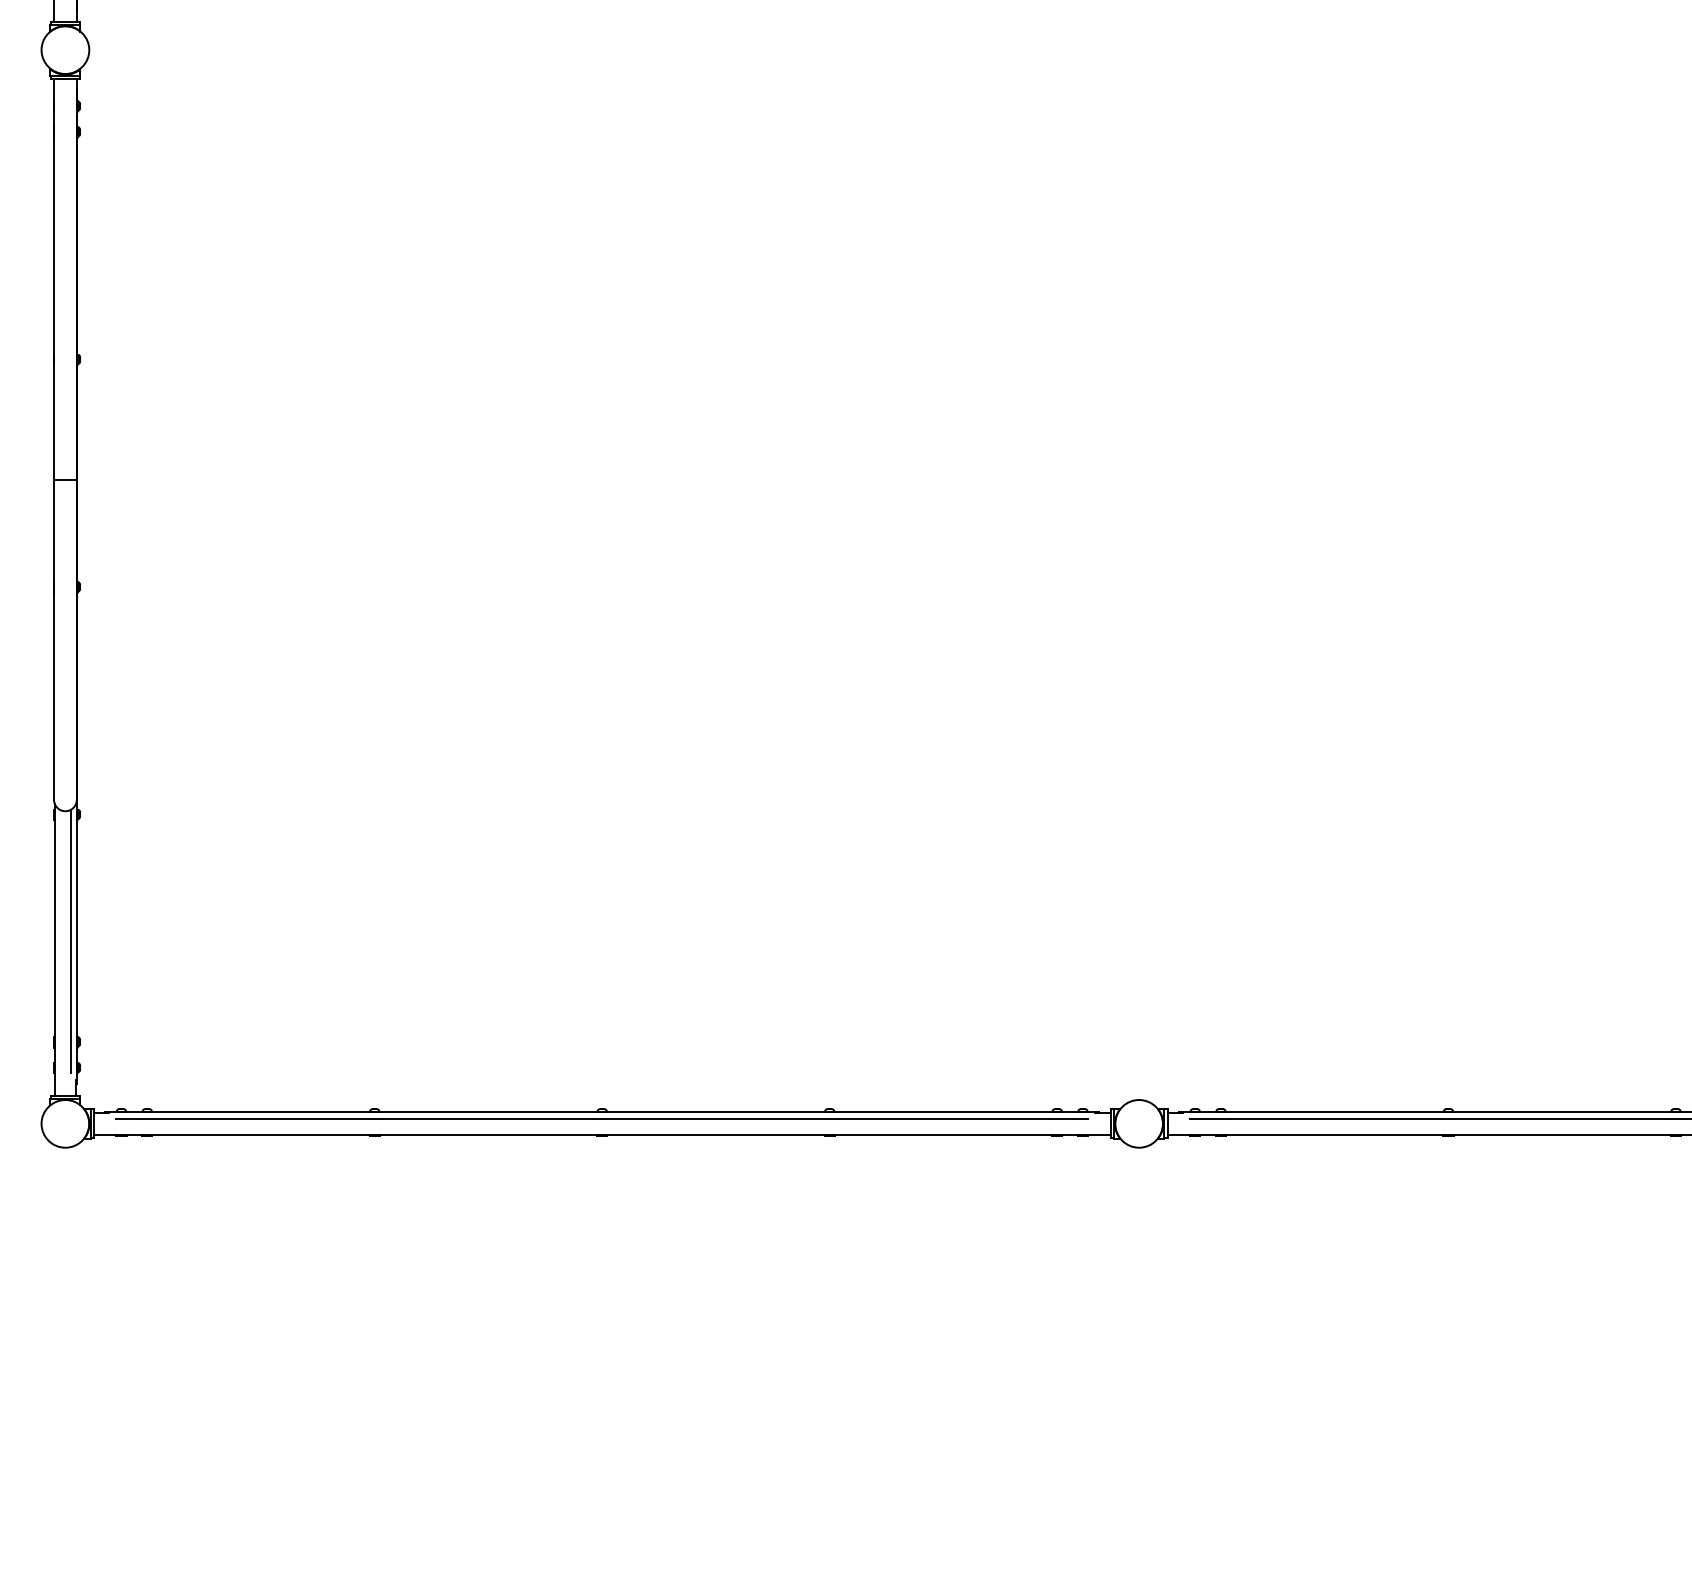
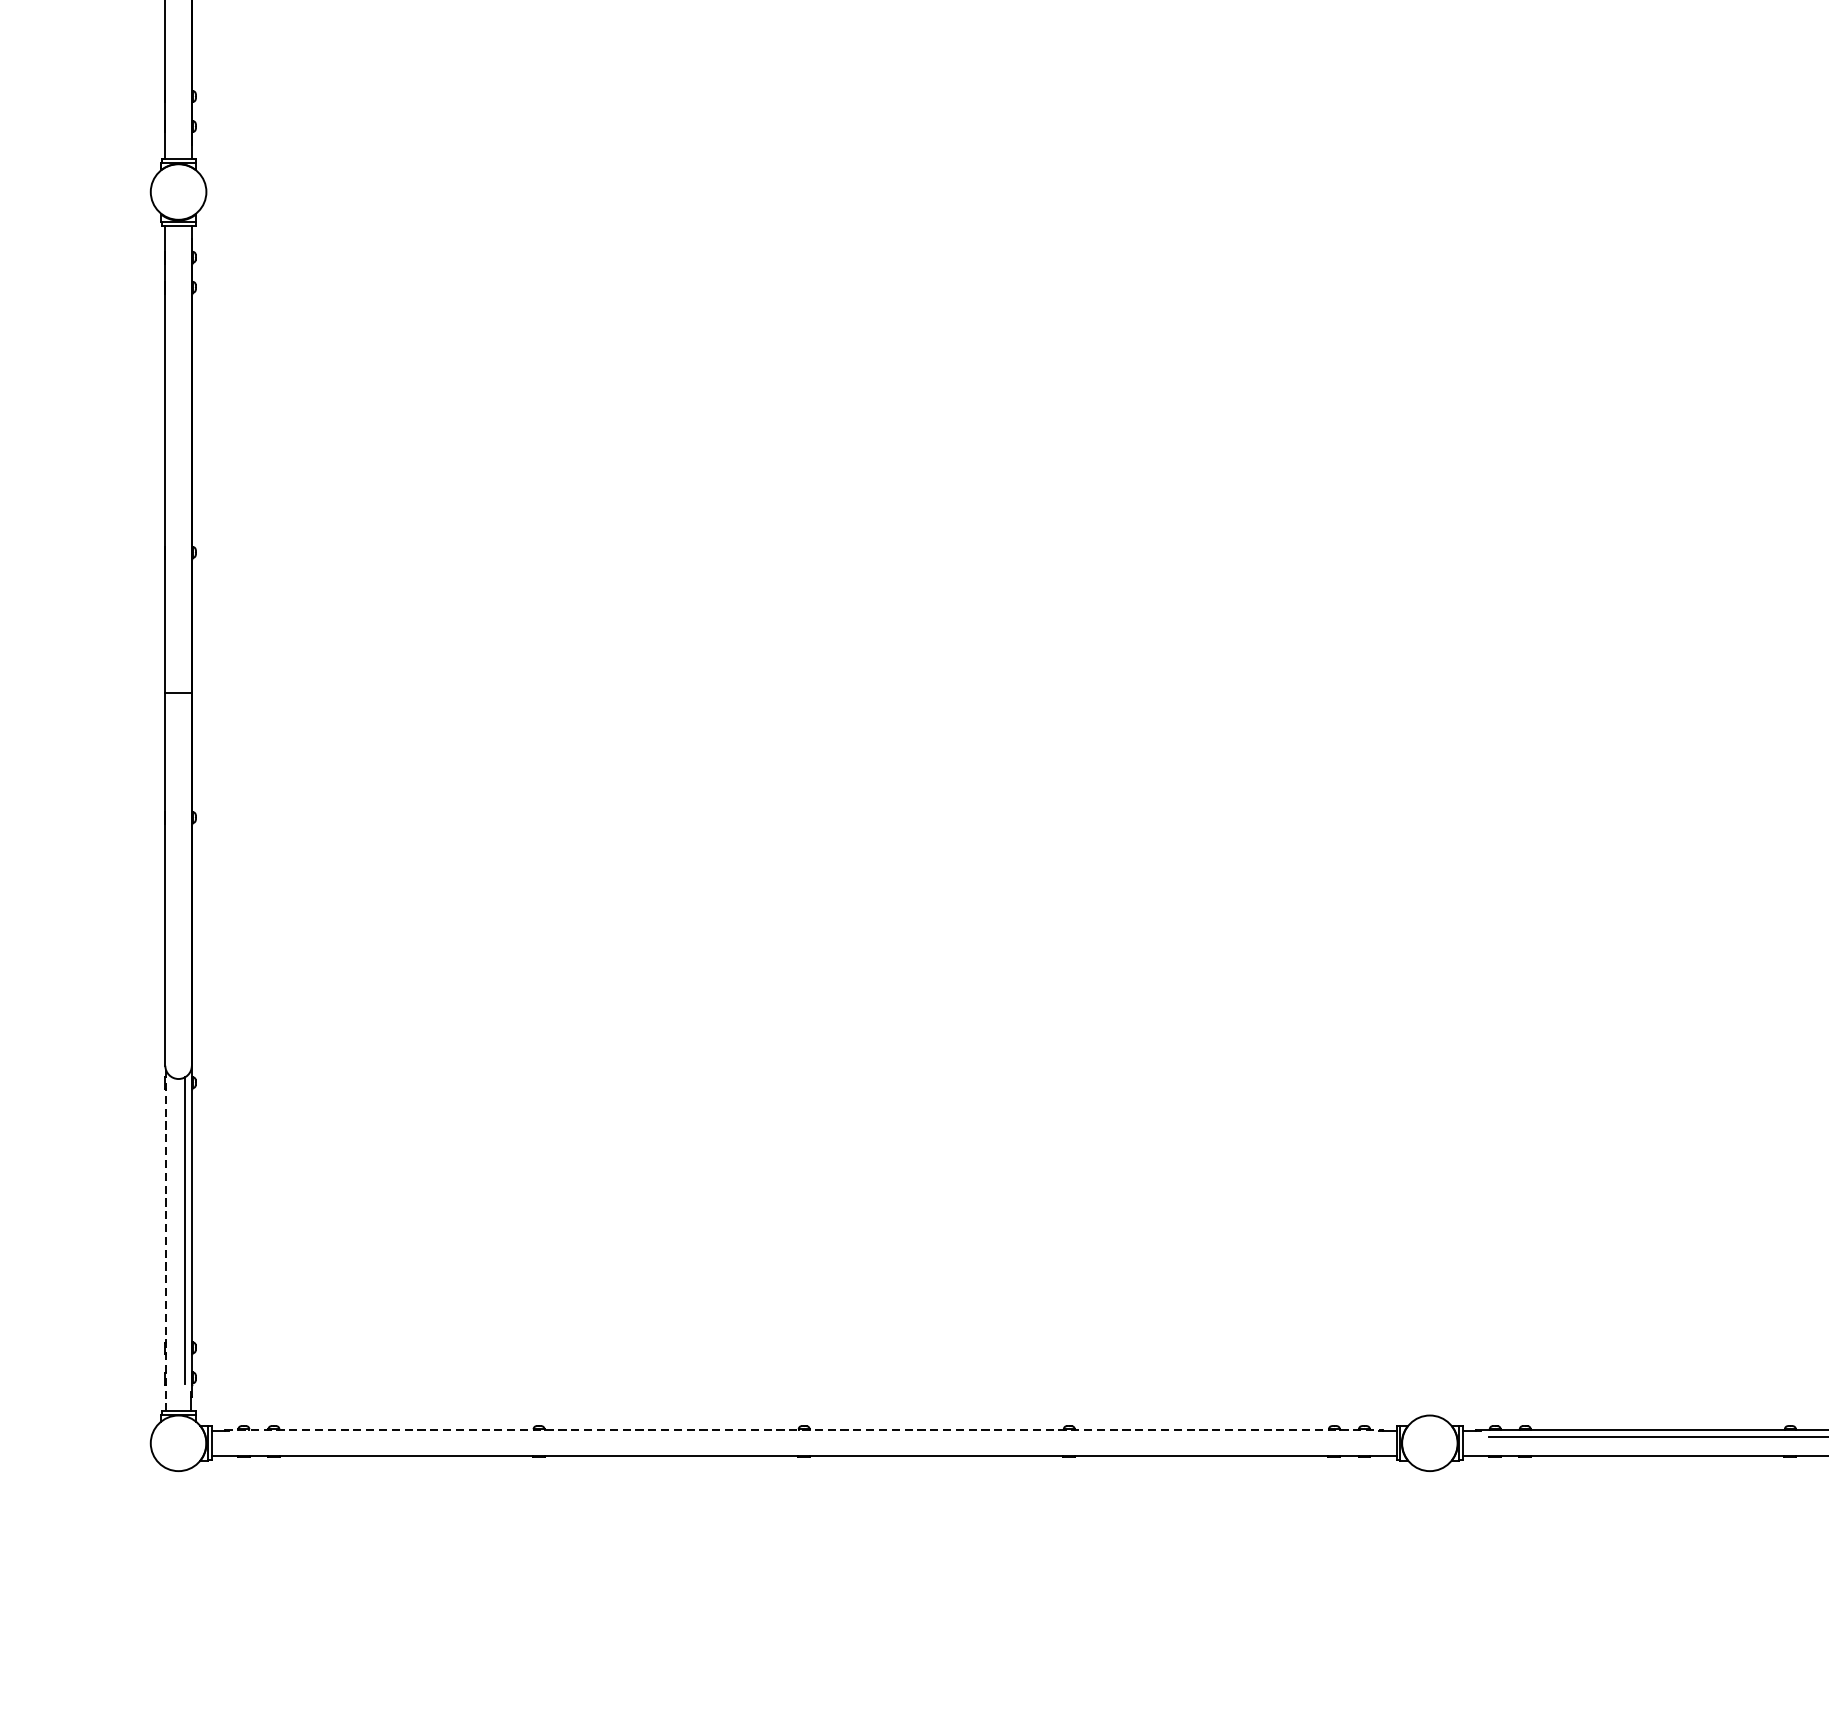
line: (54, 950) -> (165, 1241), solid -> dashed
line: (602, 1112) -> (804, 1430), solid -> dashed
line: (602, 1118) -> (804, 1437), removed

